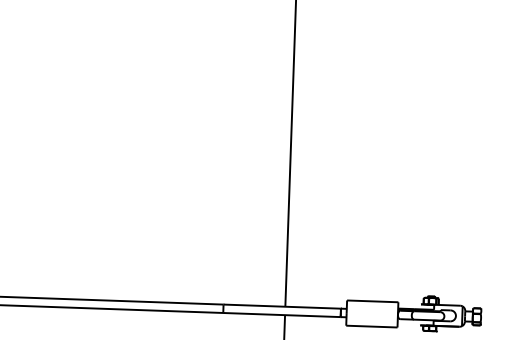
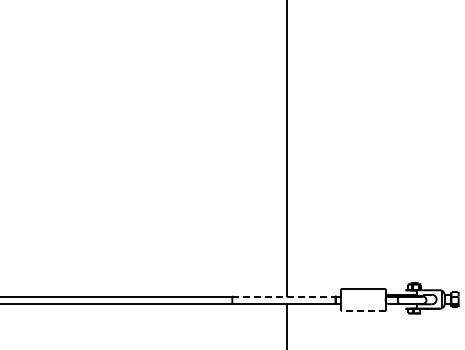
line: (281, 306) -> (283, 296), solid -> dashed
line: (372, 326) -> (363, 311), solid -> dashed

